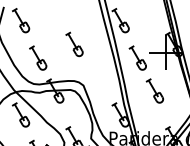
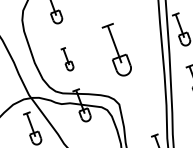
part: (74, 44) -> (116, 49), size x1.6
part: (38, 57) -> (67, 58), size x0.7

